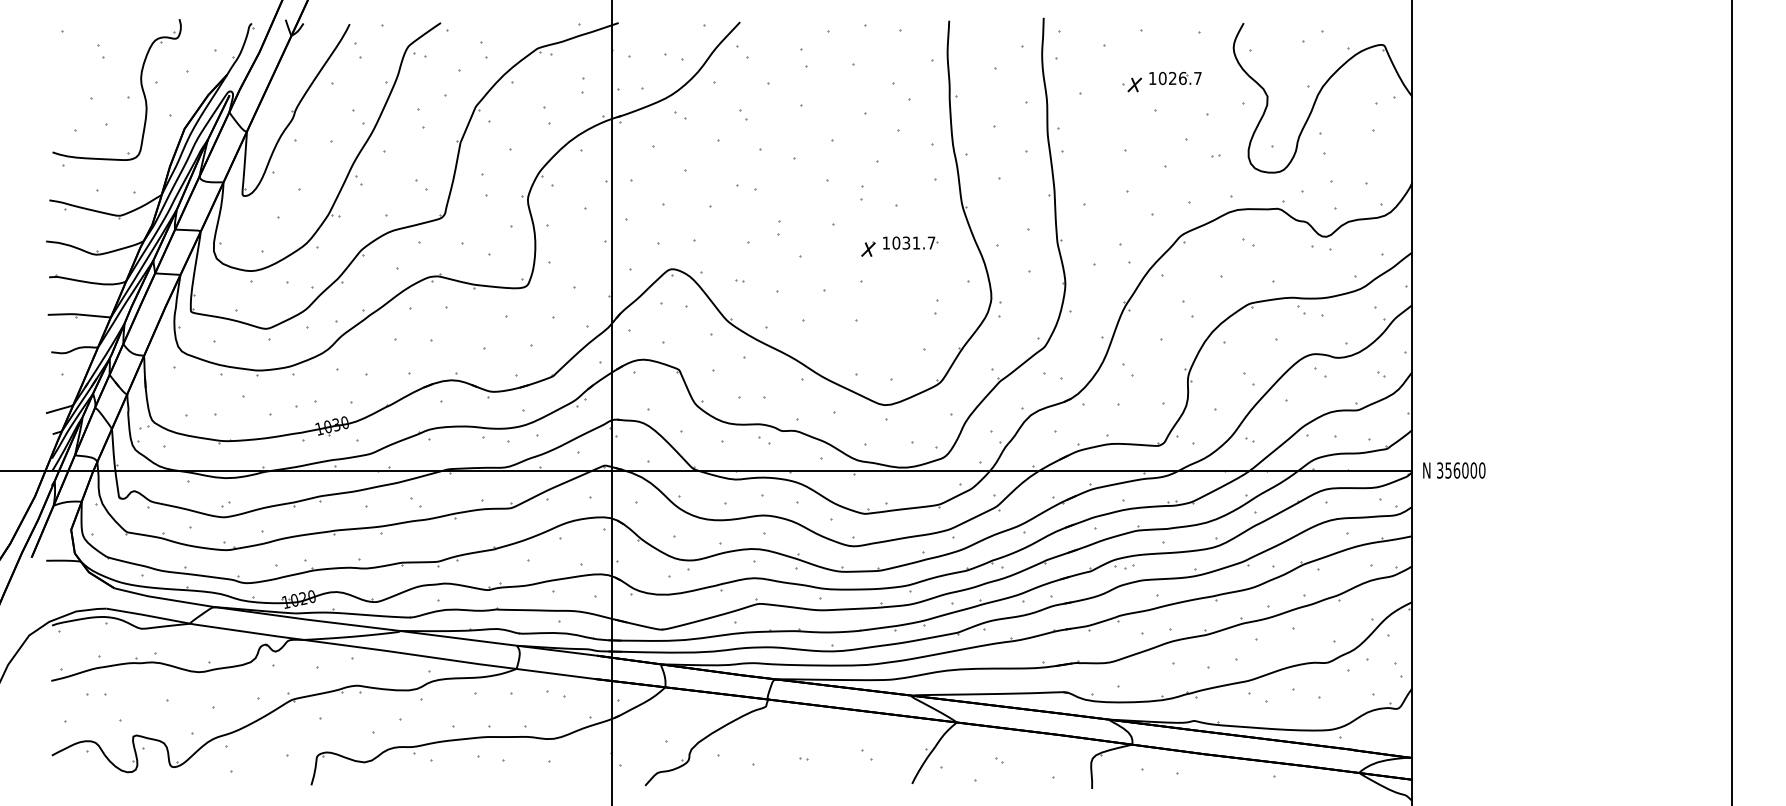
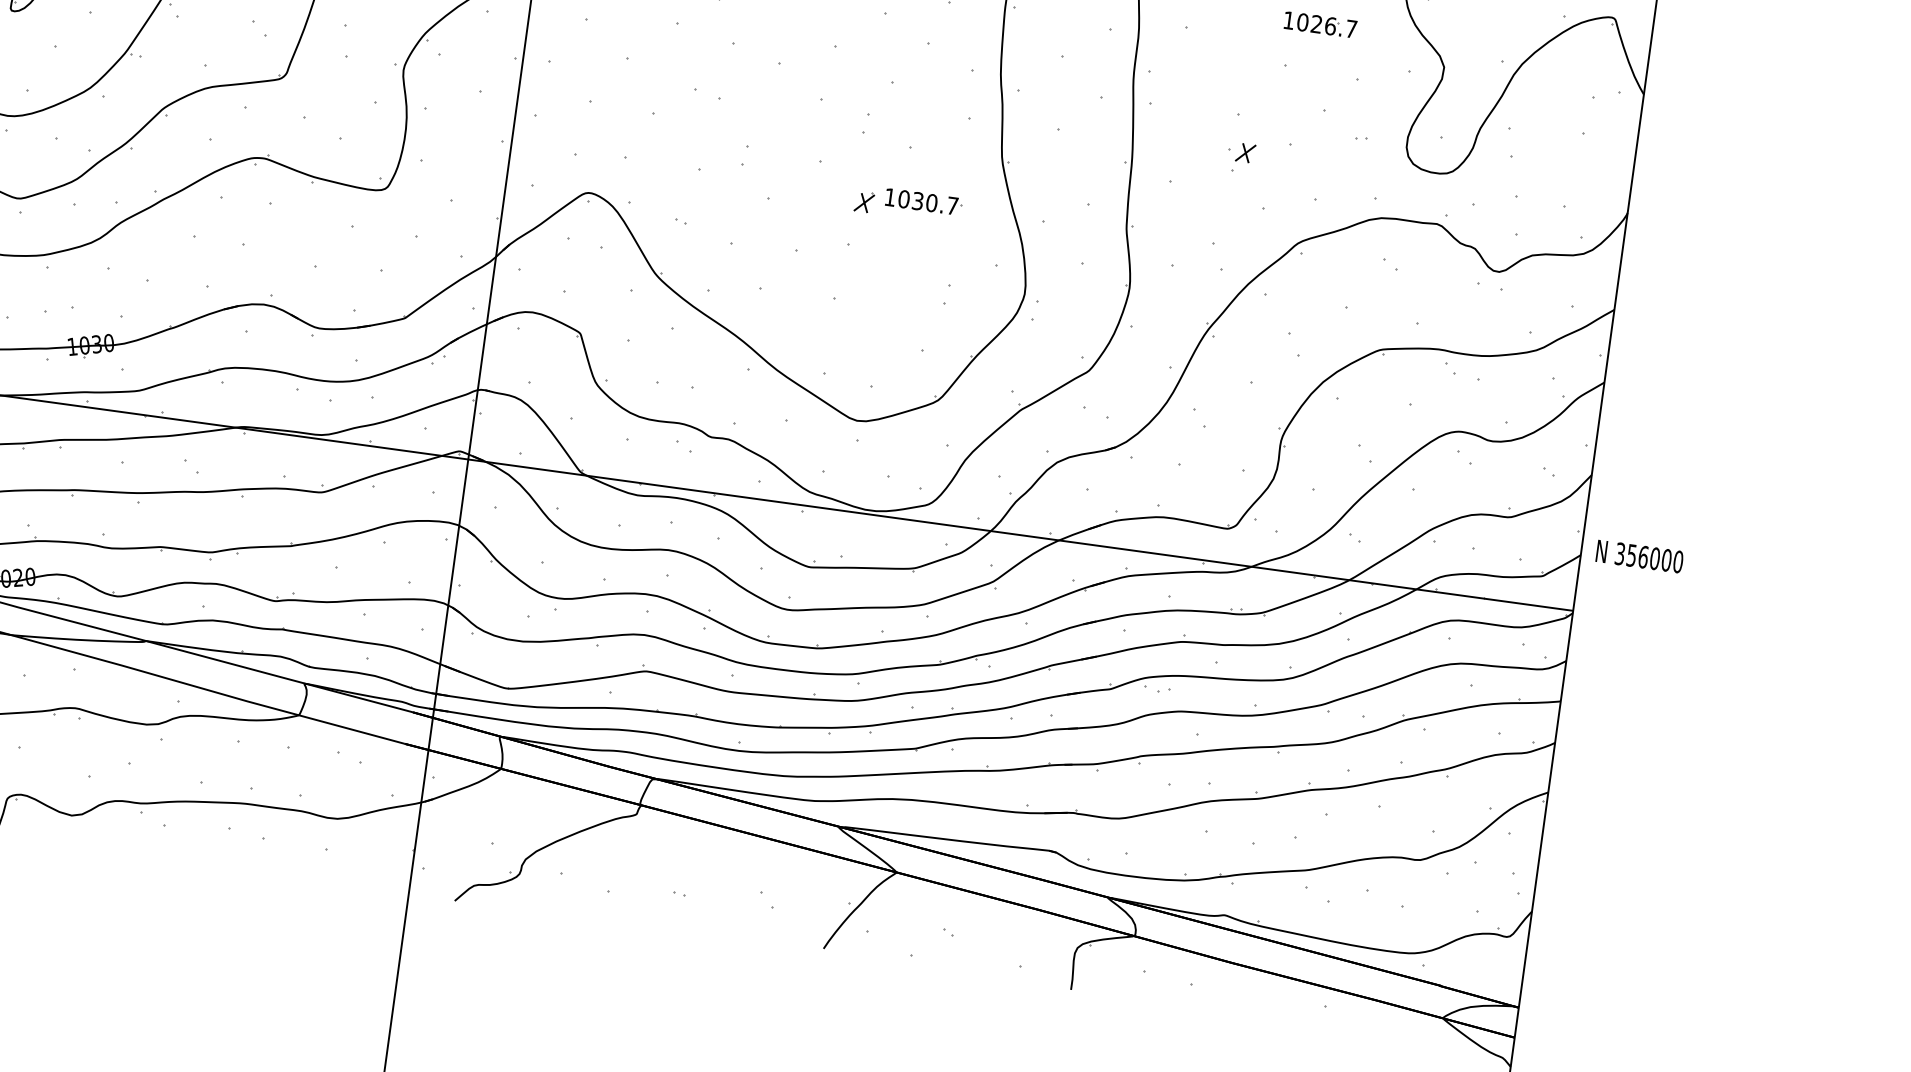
part: (1132, 84) -> (1242, 152), moved
text: (916, 242) -> (931, 202), 1031.7 -> 1030.7
text: (1454, 470) -> (1640, 556), moved

